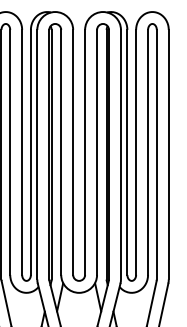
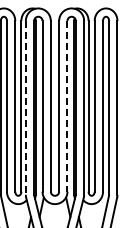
line: (97, 152) -> (67, 106), solid -> dashed
line: (36, 154) -> (25, 107), solid -> dashed

